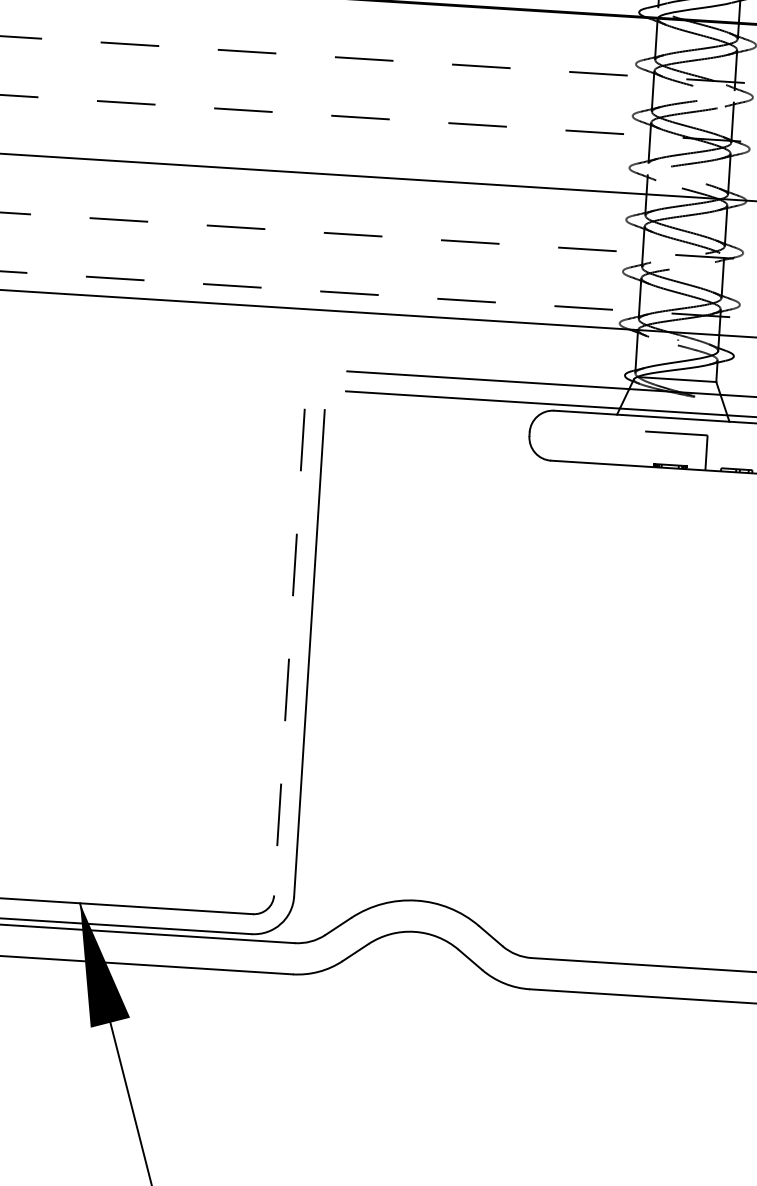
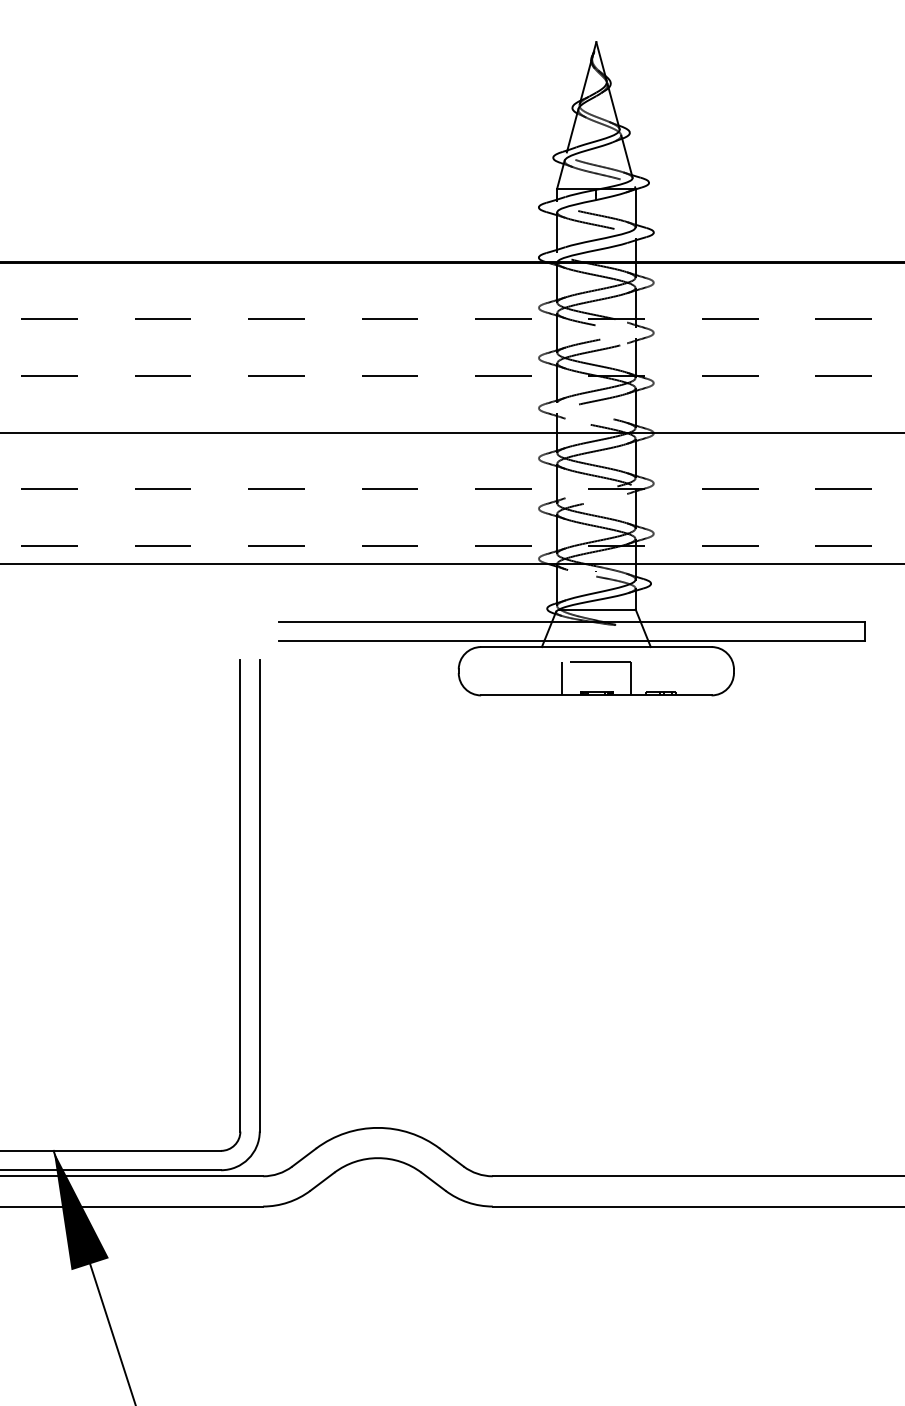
line: (636, 448) -> (562, 678), added
line: (289, 651) -> (240, 895), dashed -> solid

